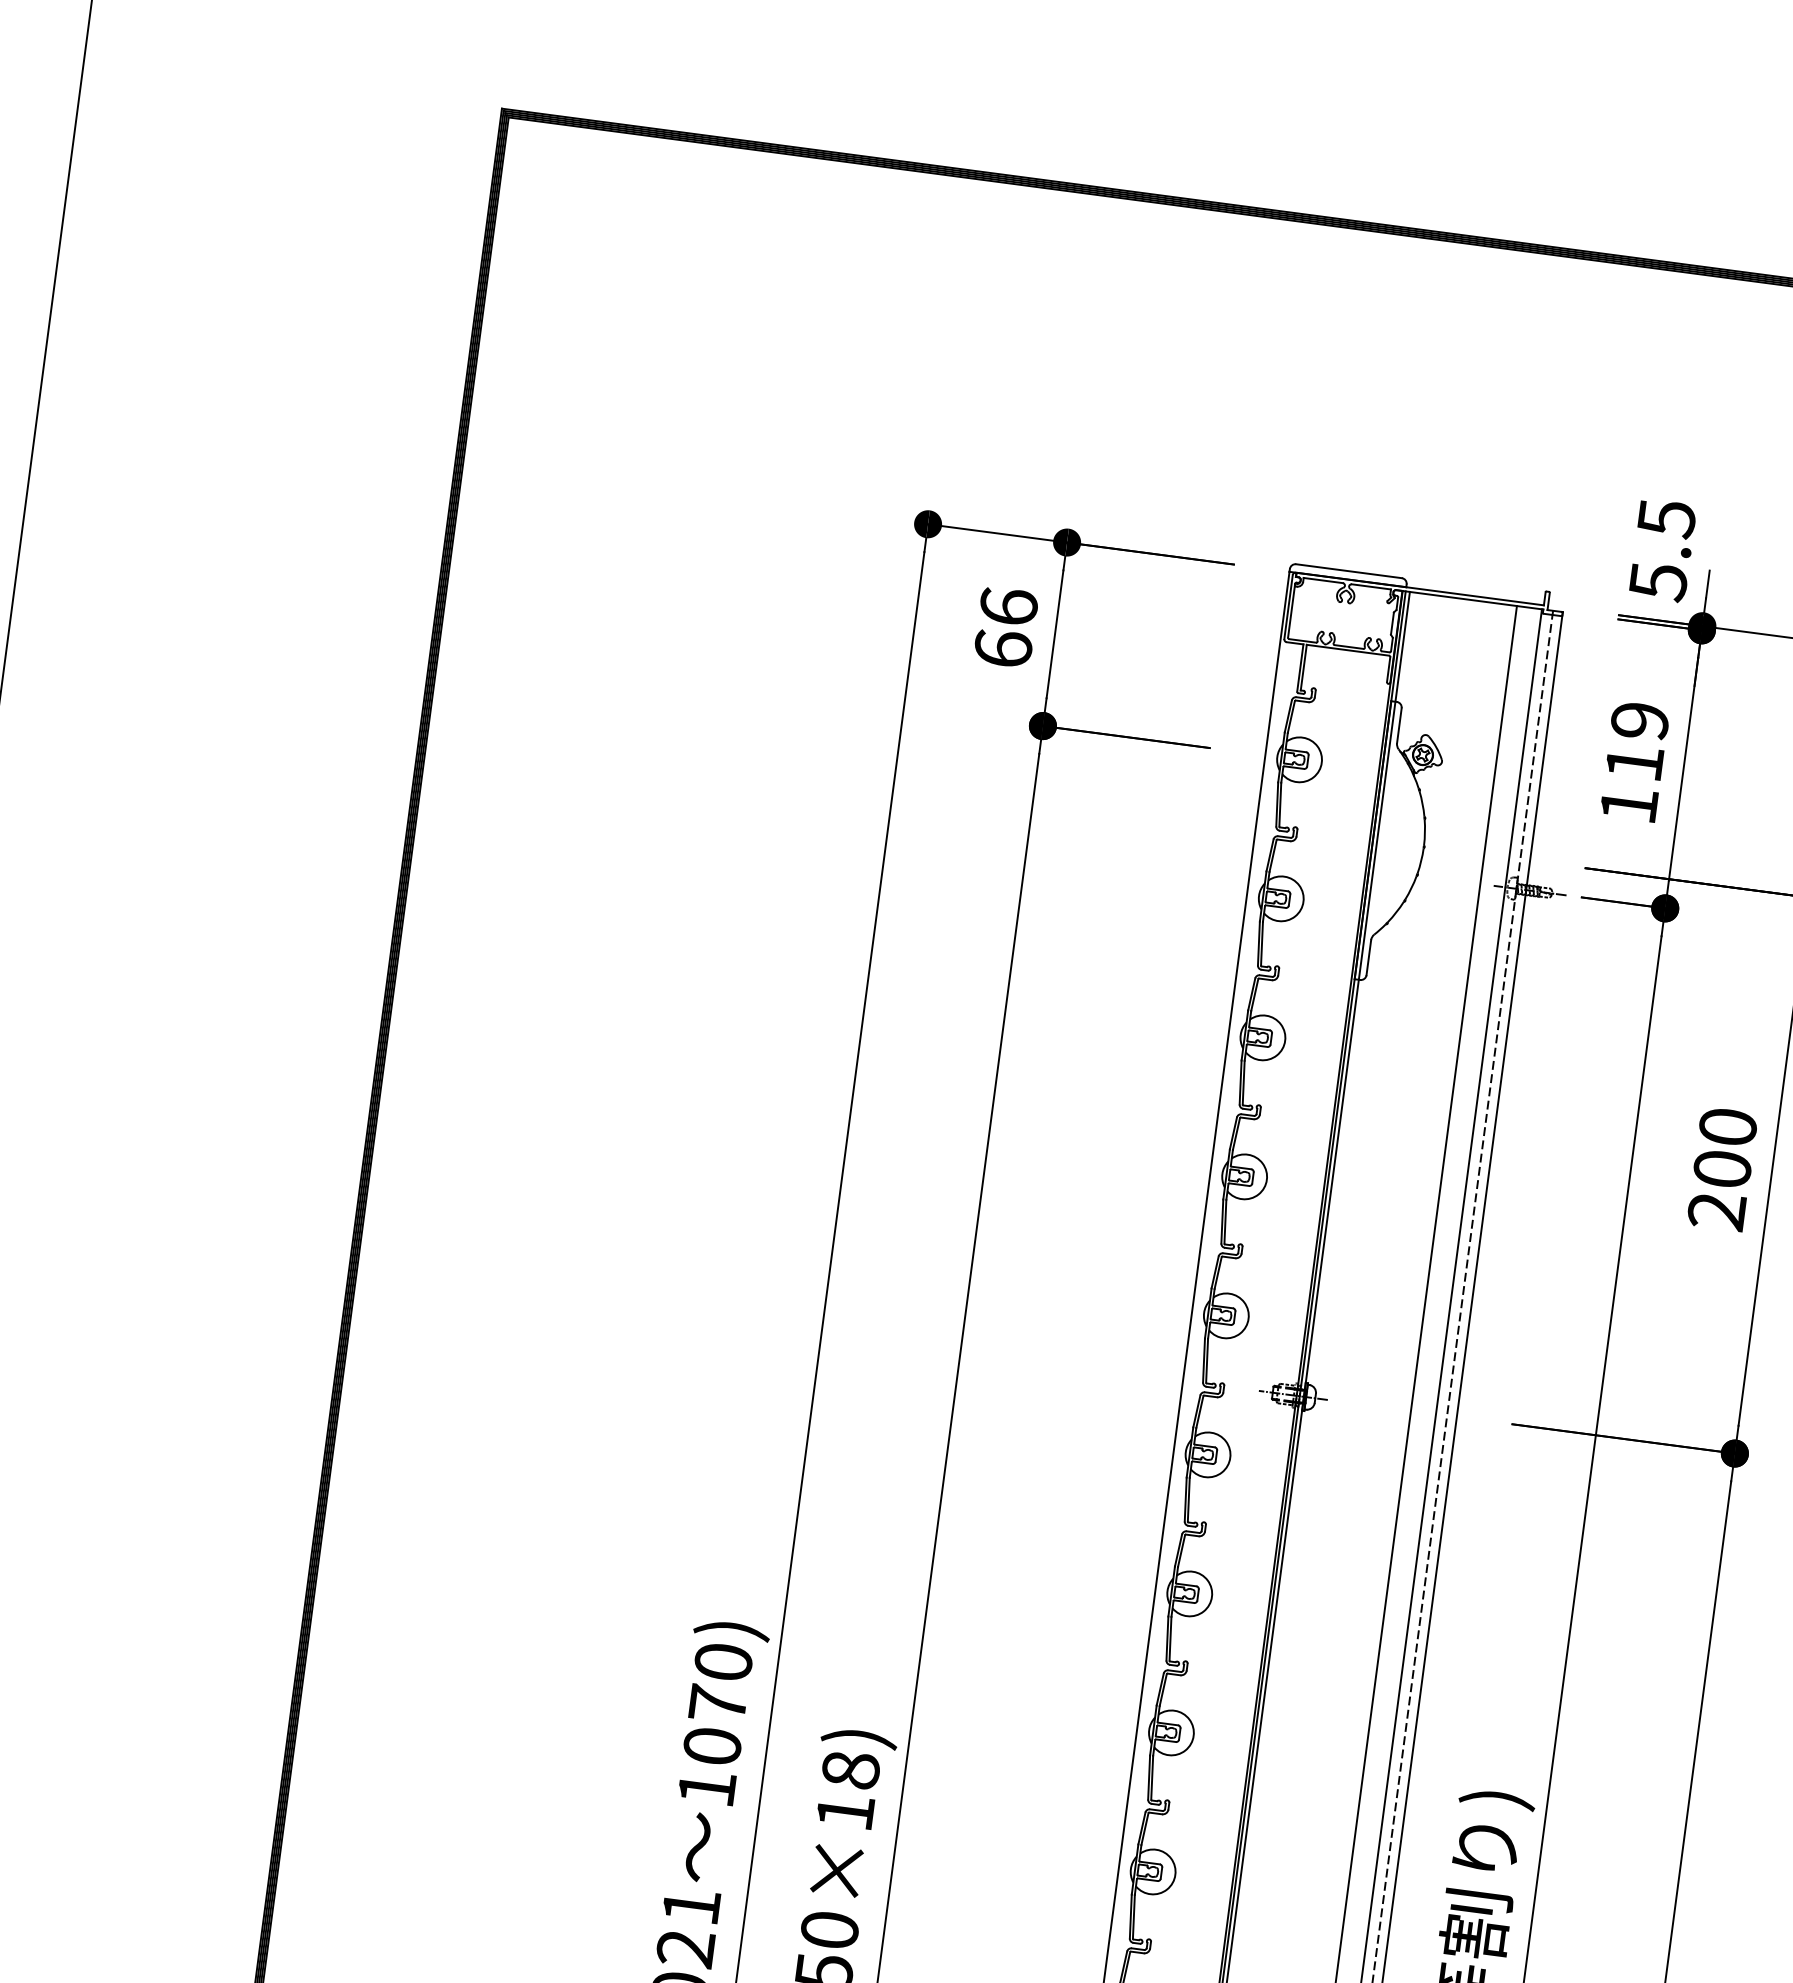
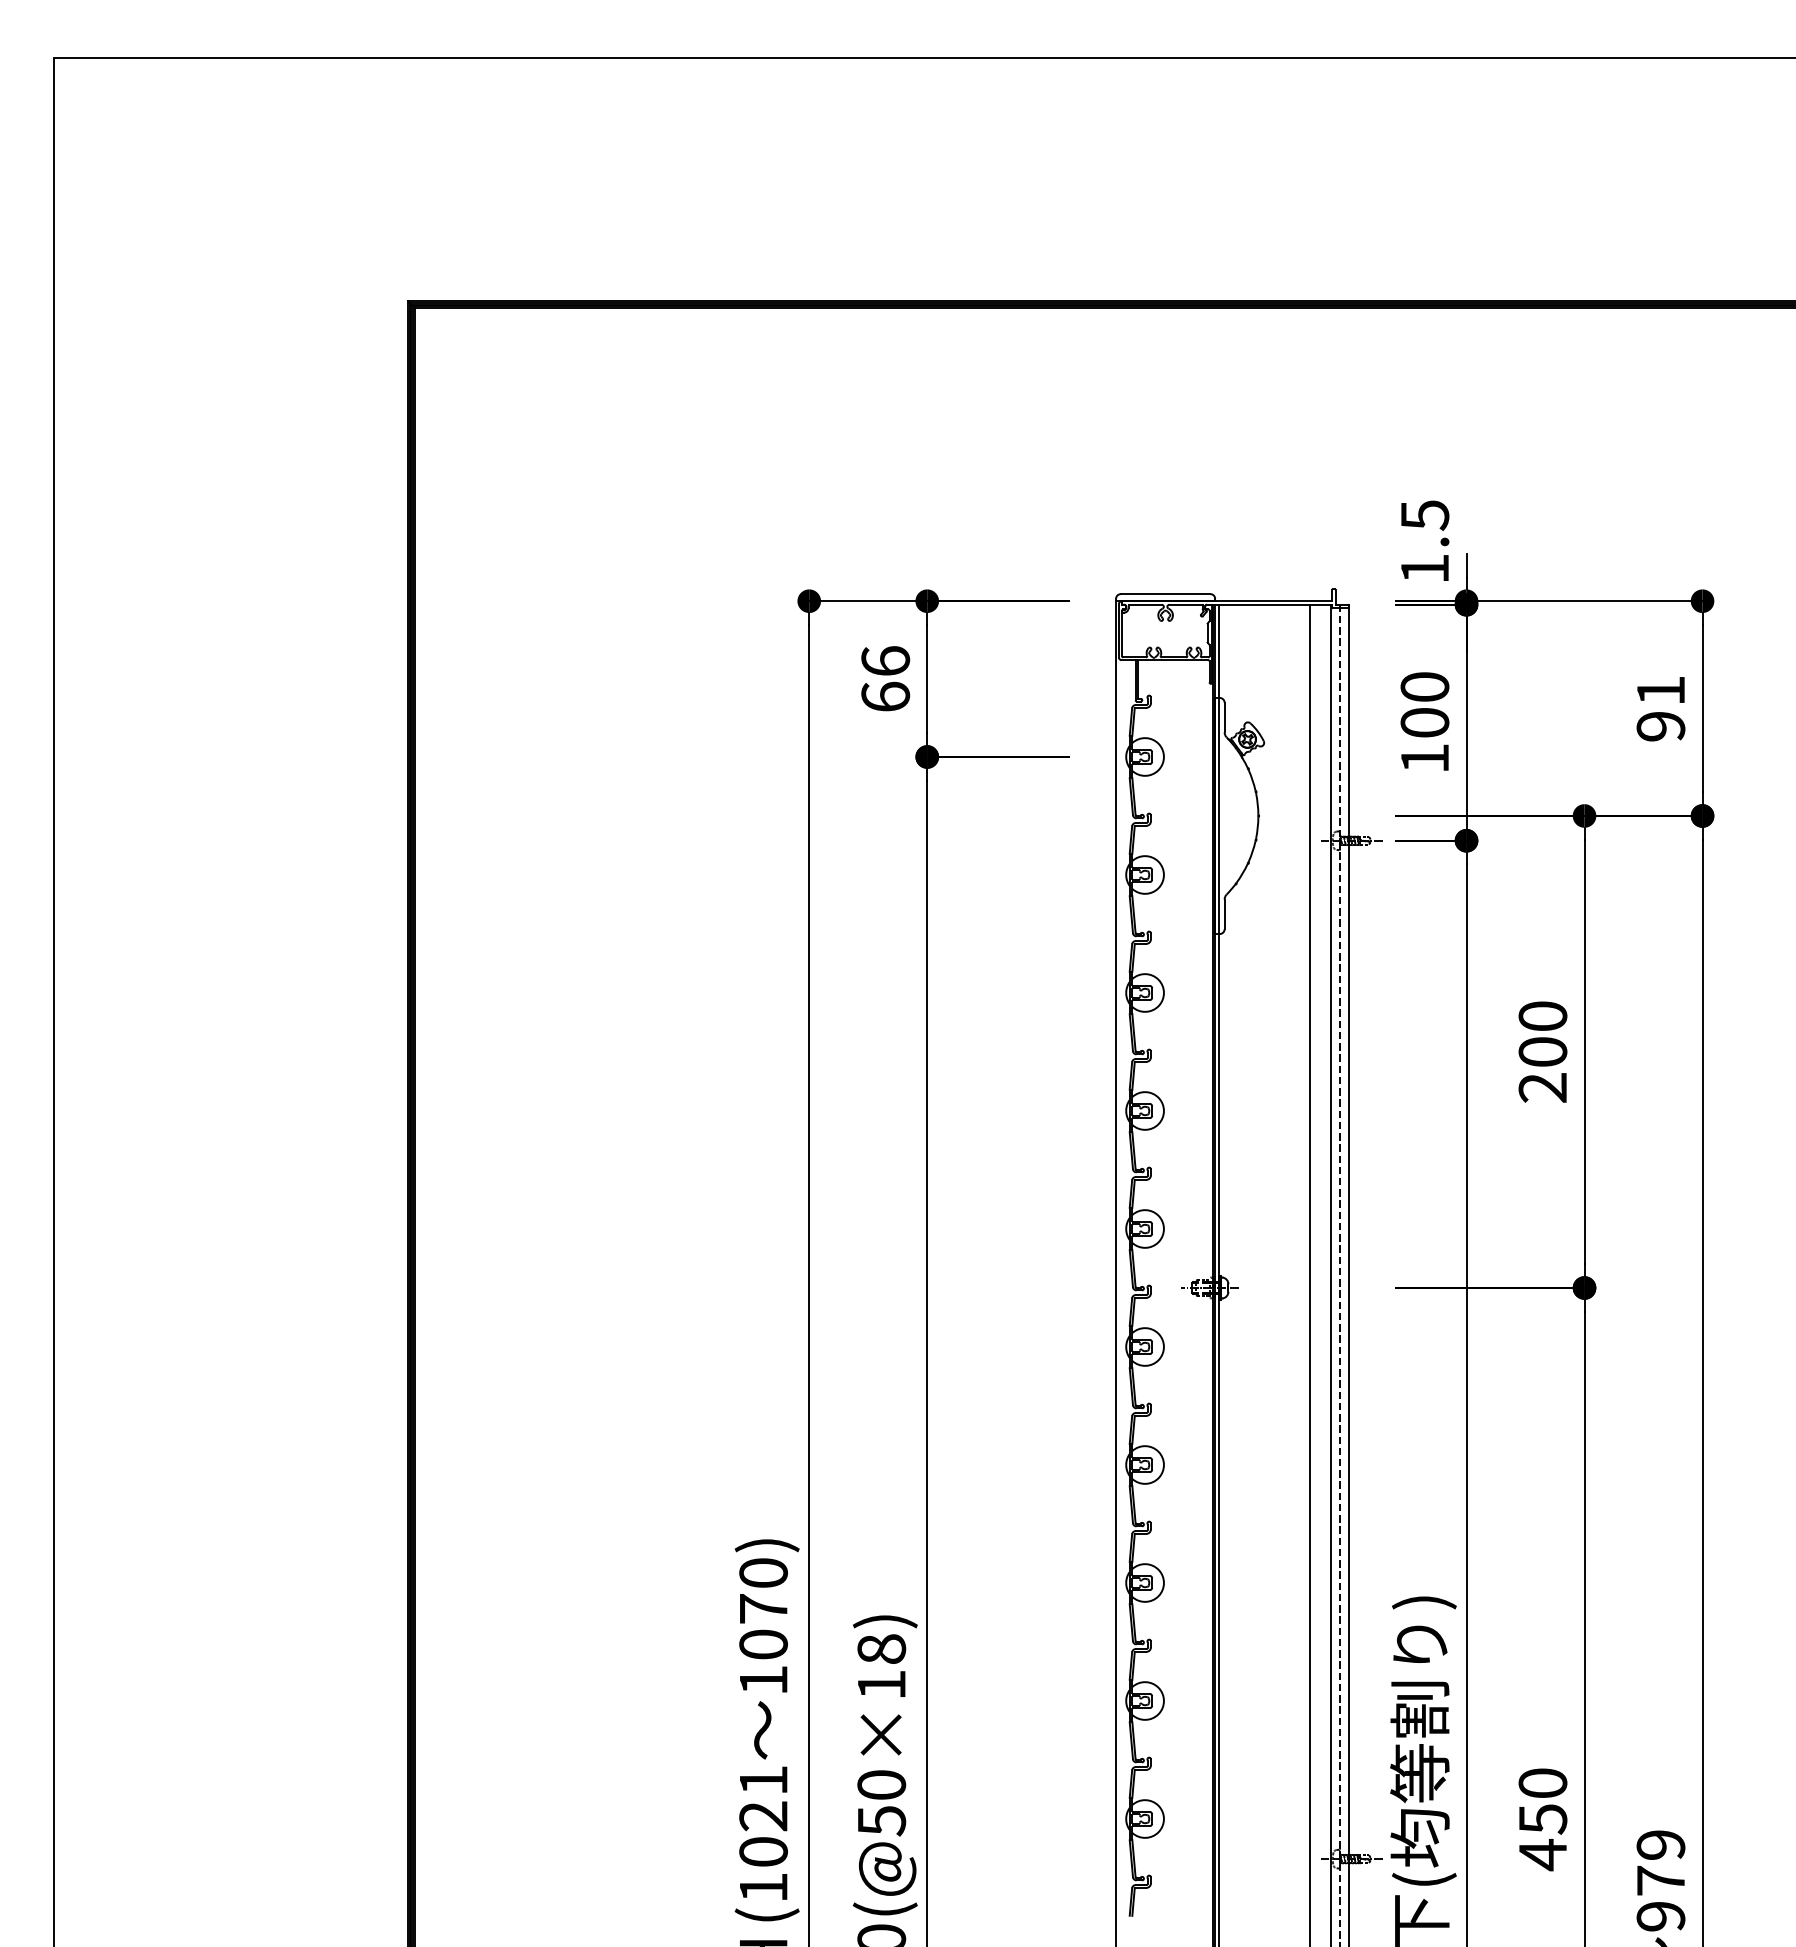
text: (1658, 582) -> (1425, 569), 5.5 -> 1.5
text: (1636, 741) -> (1424, 704), 119 -> 100

